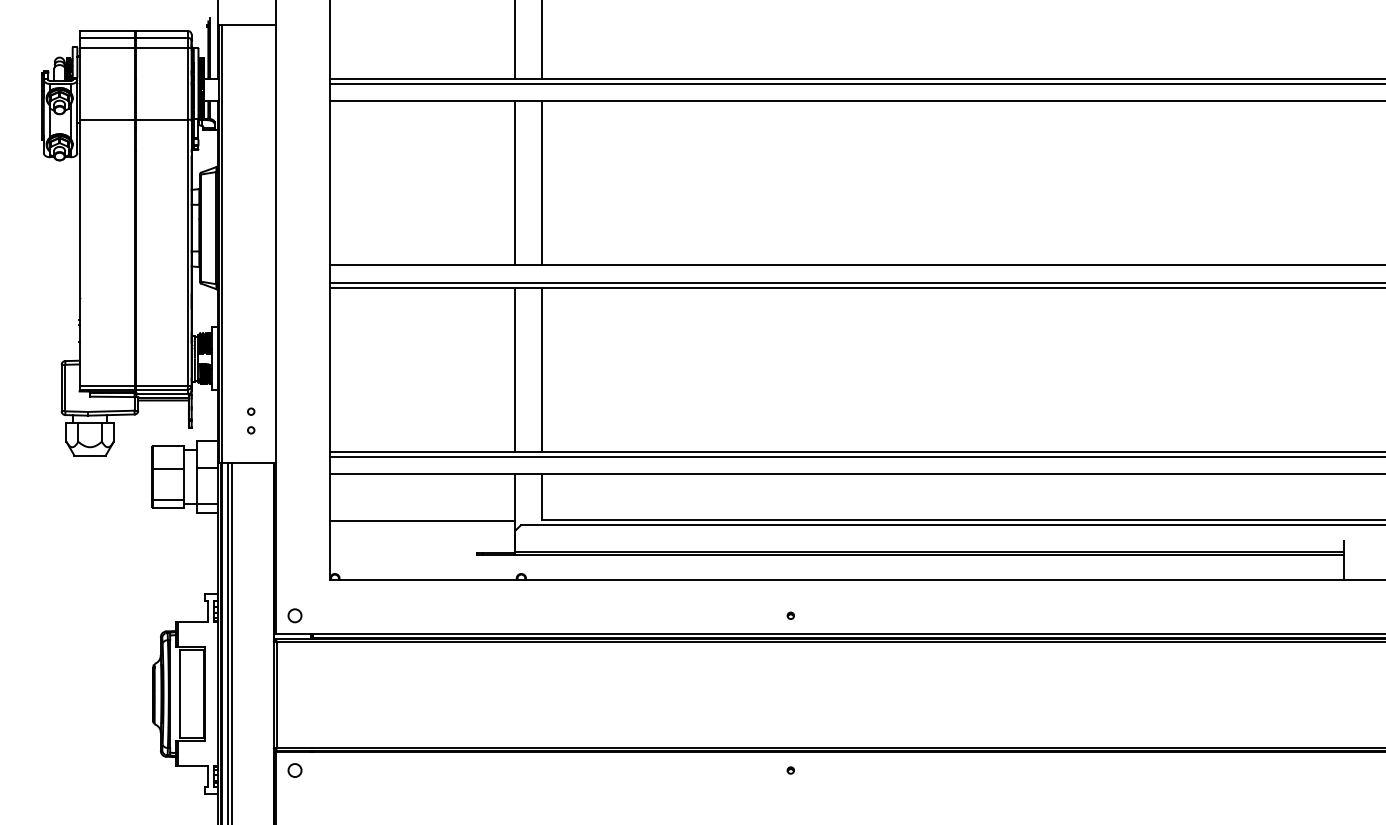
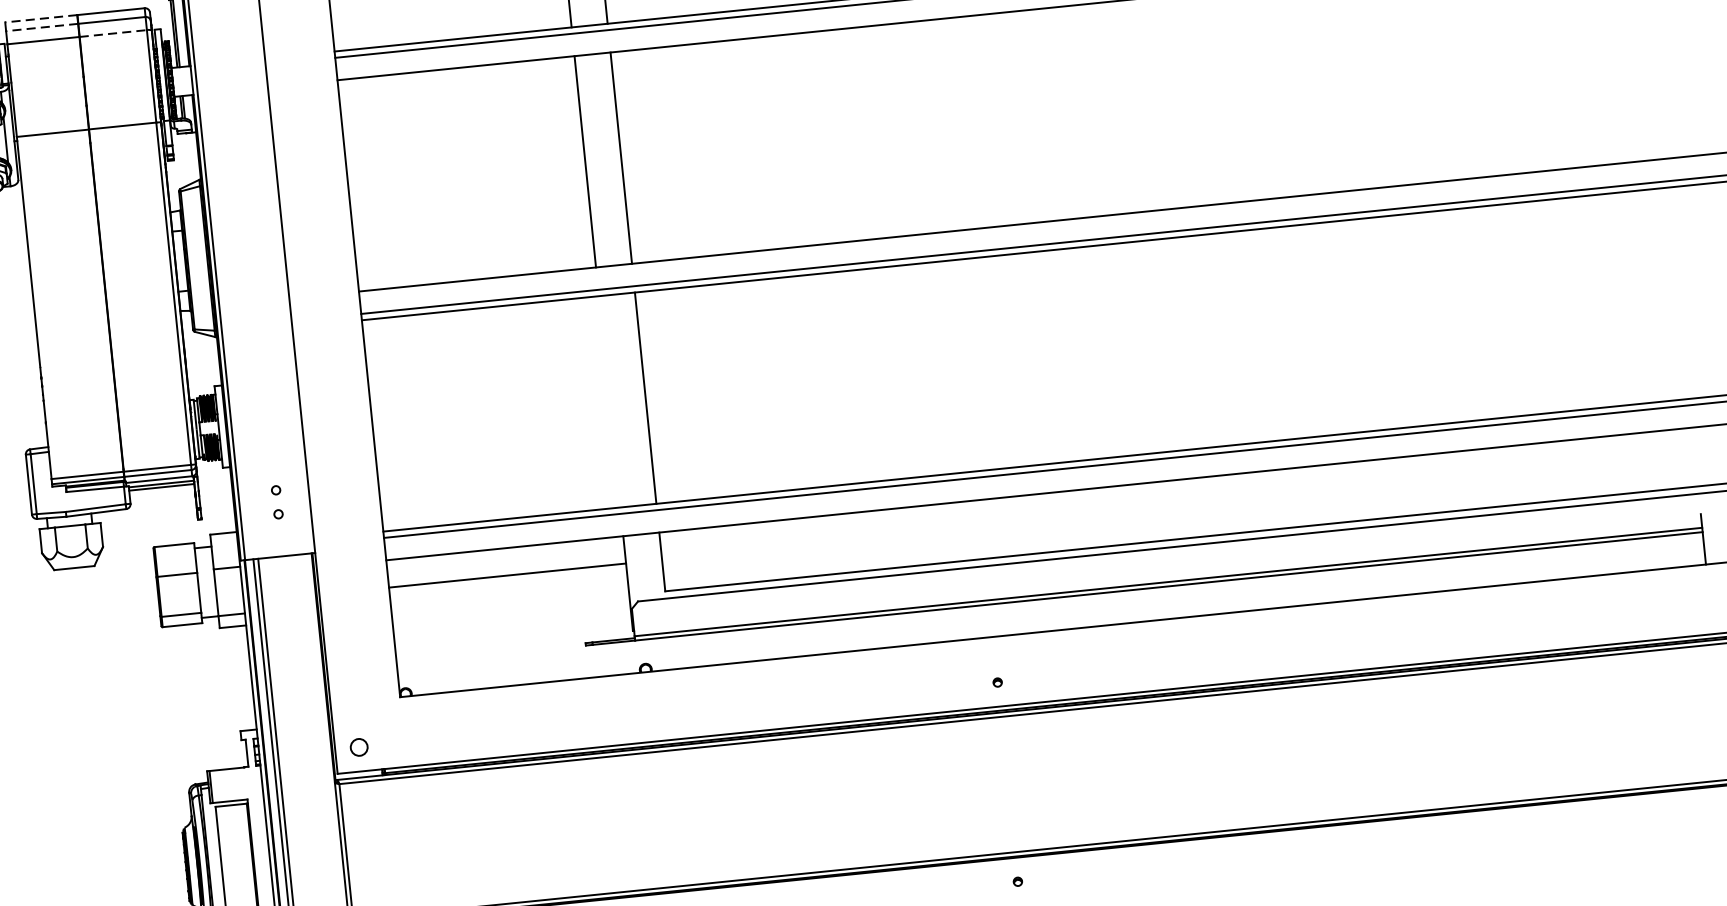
line: (107, 30) -> (41, 18), solid -> dashed
line: (107, 37) -> (42, 27), solid -> dashed
line: (162, 47) -> (114, 32), solid -> dashed
line: (514, 369) -> (609, 401), removed
line: (422, 521) -> (507, 575), moved

